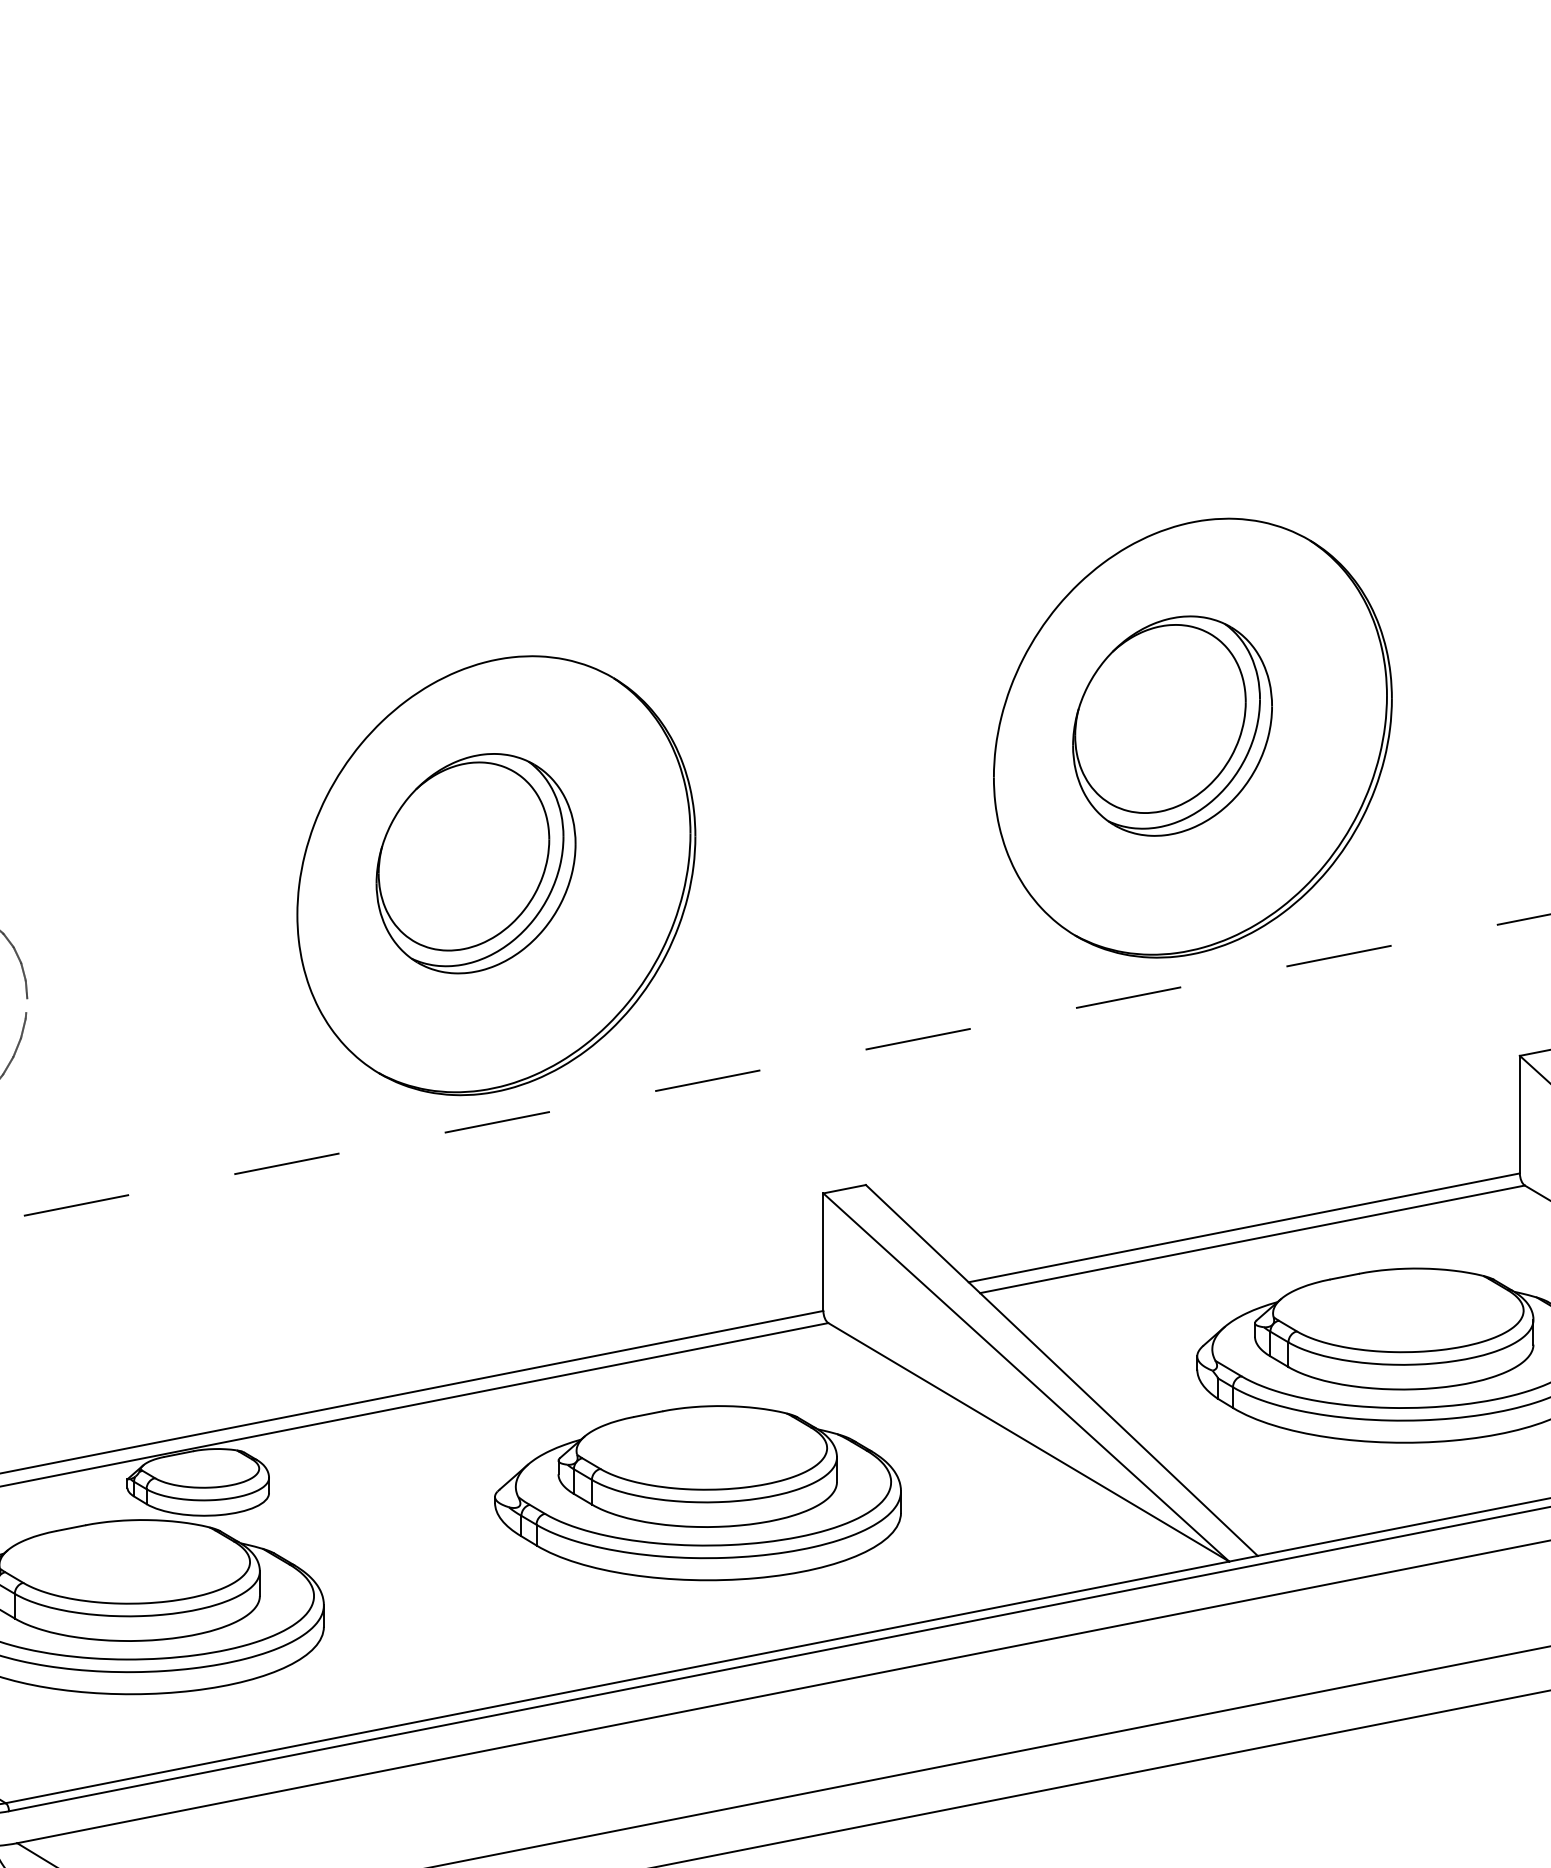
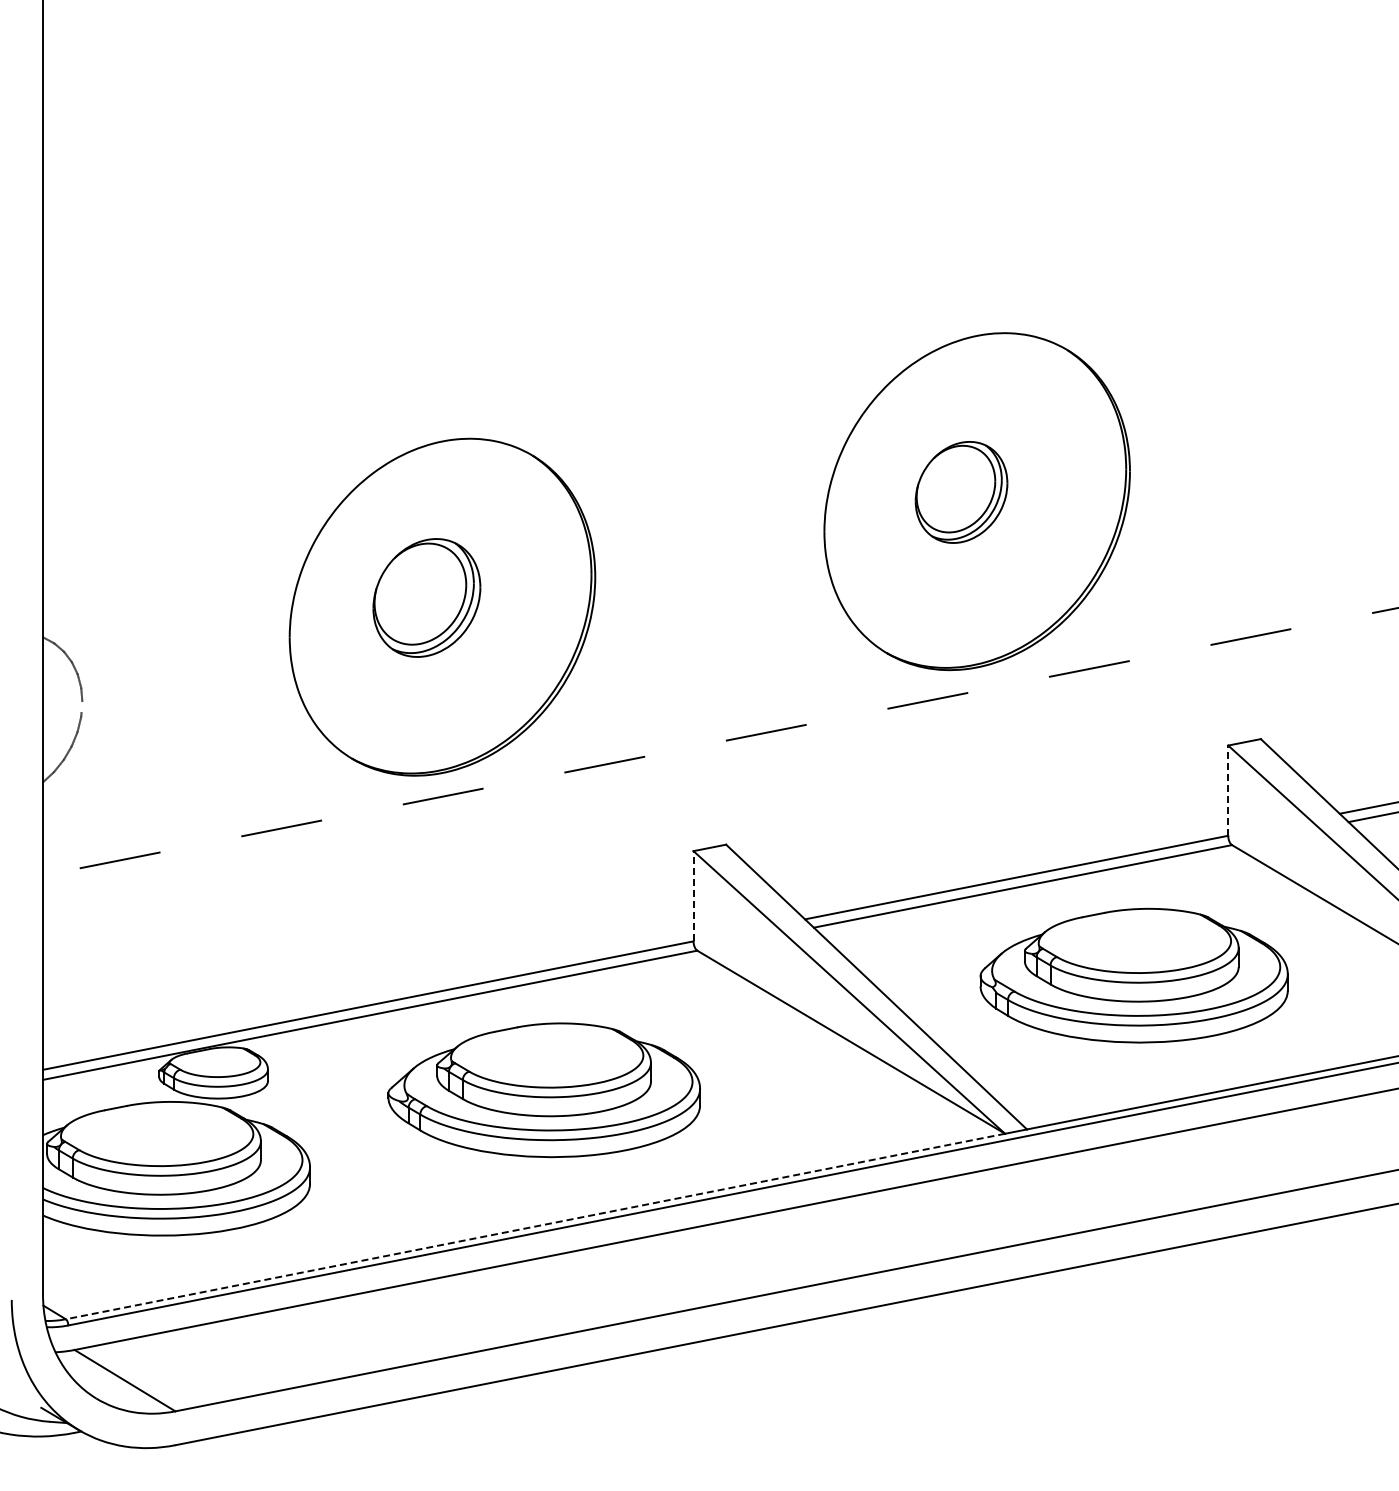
part: (1172, 726) -> (961, 492), size x0.6
part: (475, 863) -> (426, 597), size x0.7
line: (1520, 1114) -> (1228, 790), solid -> dashed
line: (823, 1251) -> (693, 895), solid -> dashed
part: (697, 1493) -> (543, 1090), moved
line: (617, 1682) -> (535, 1226), solid -> dashed

